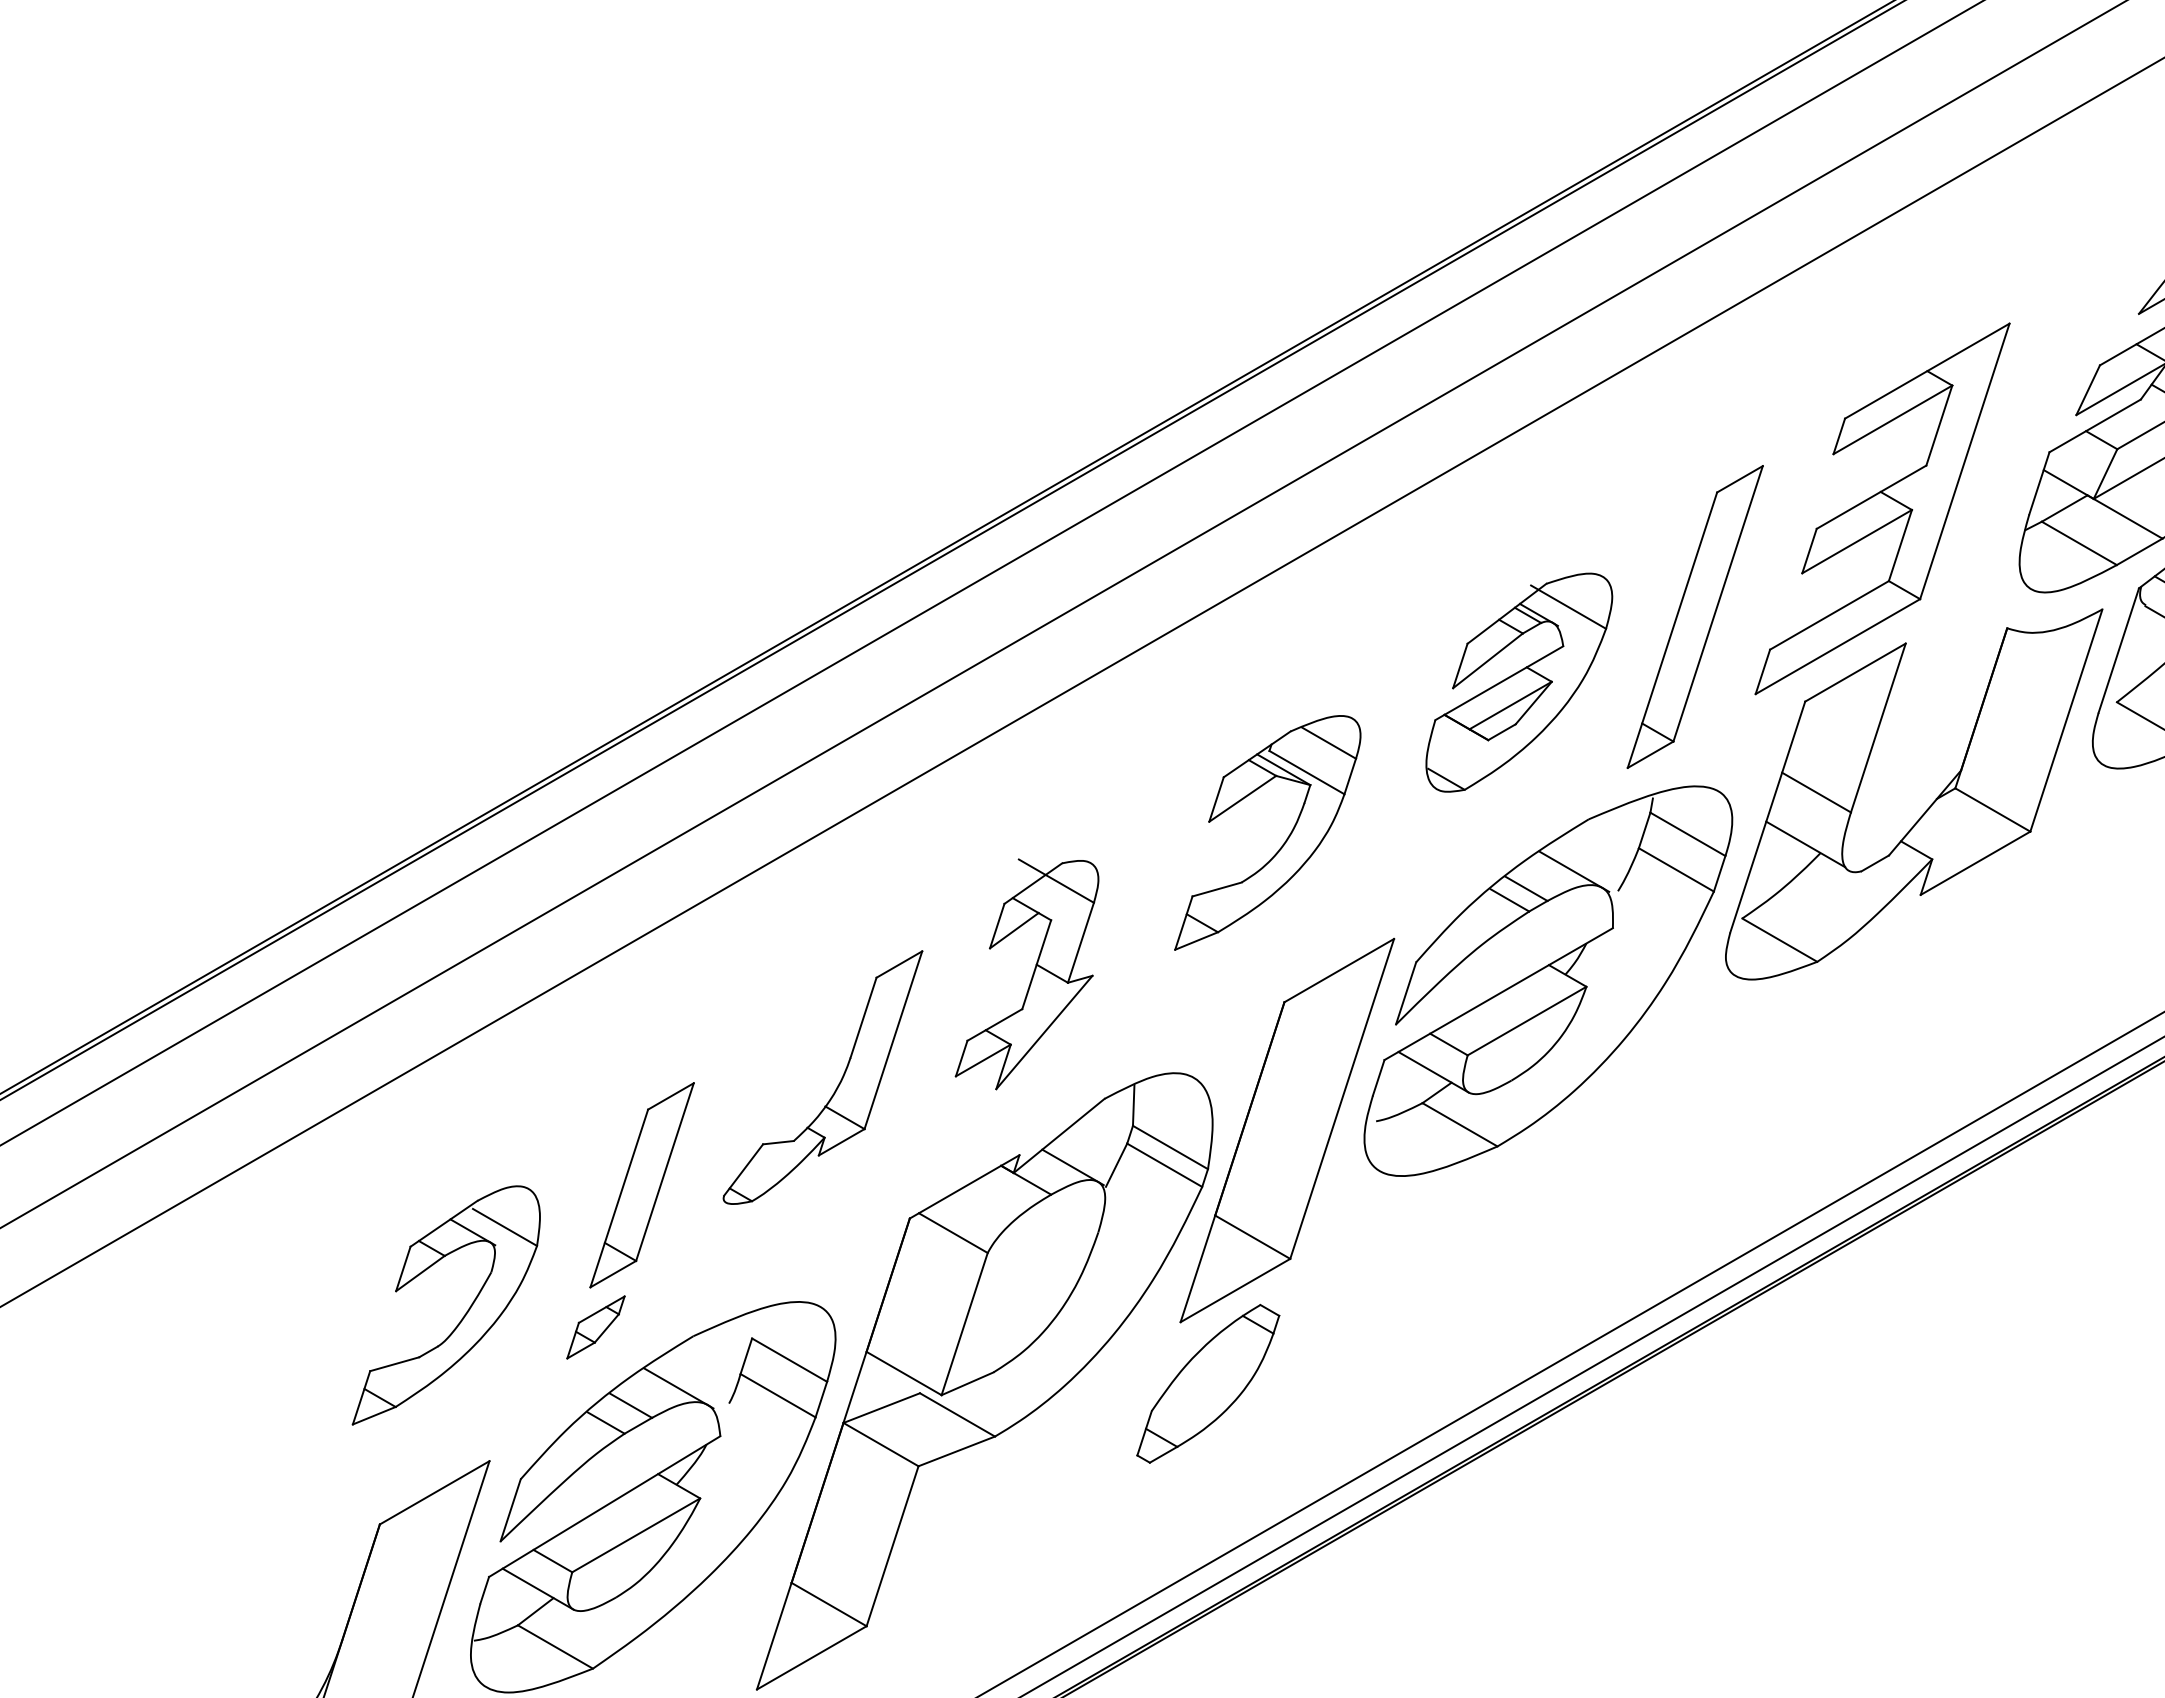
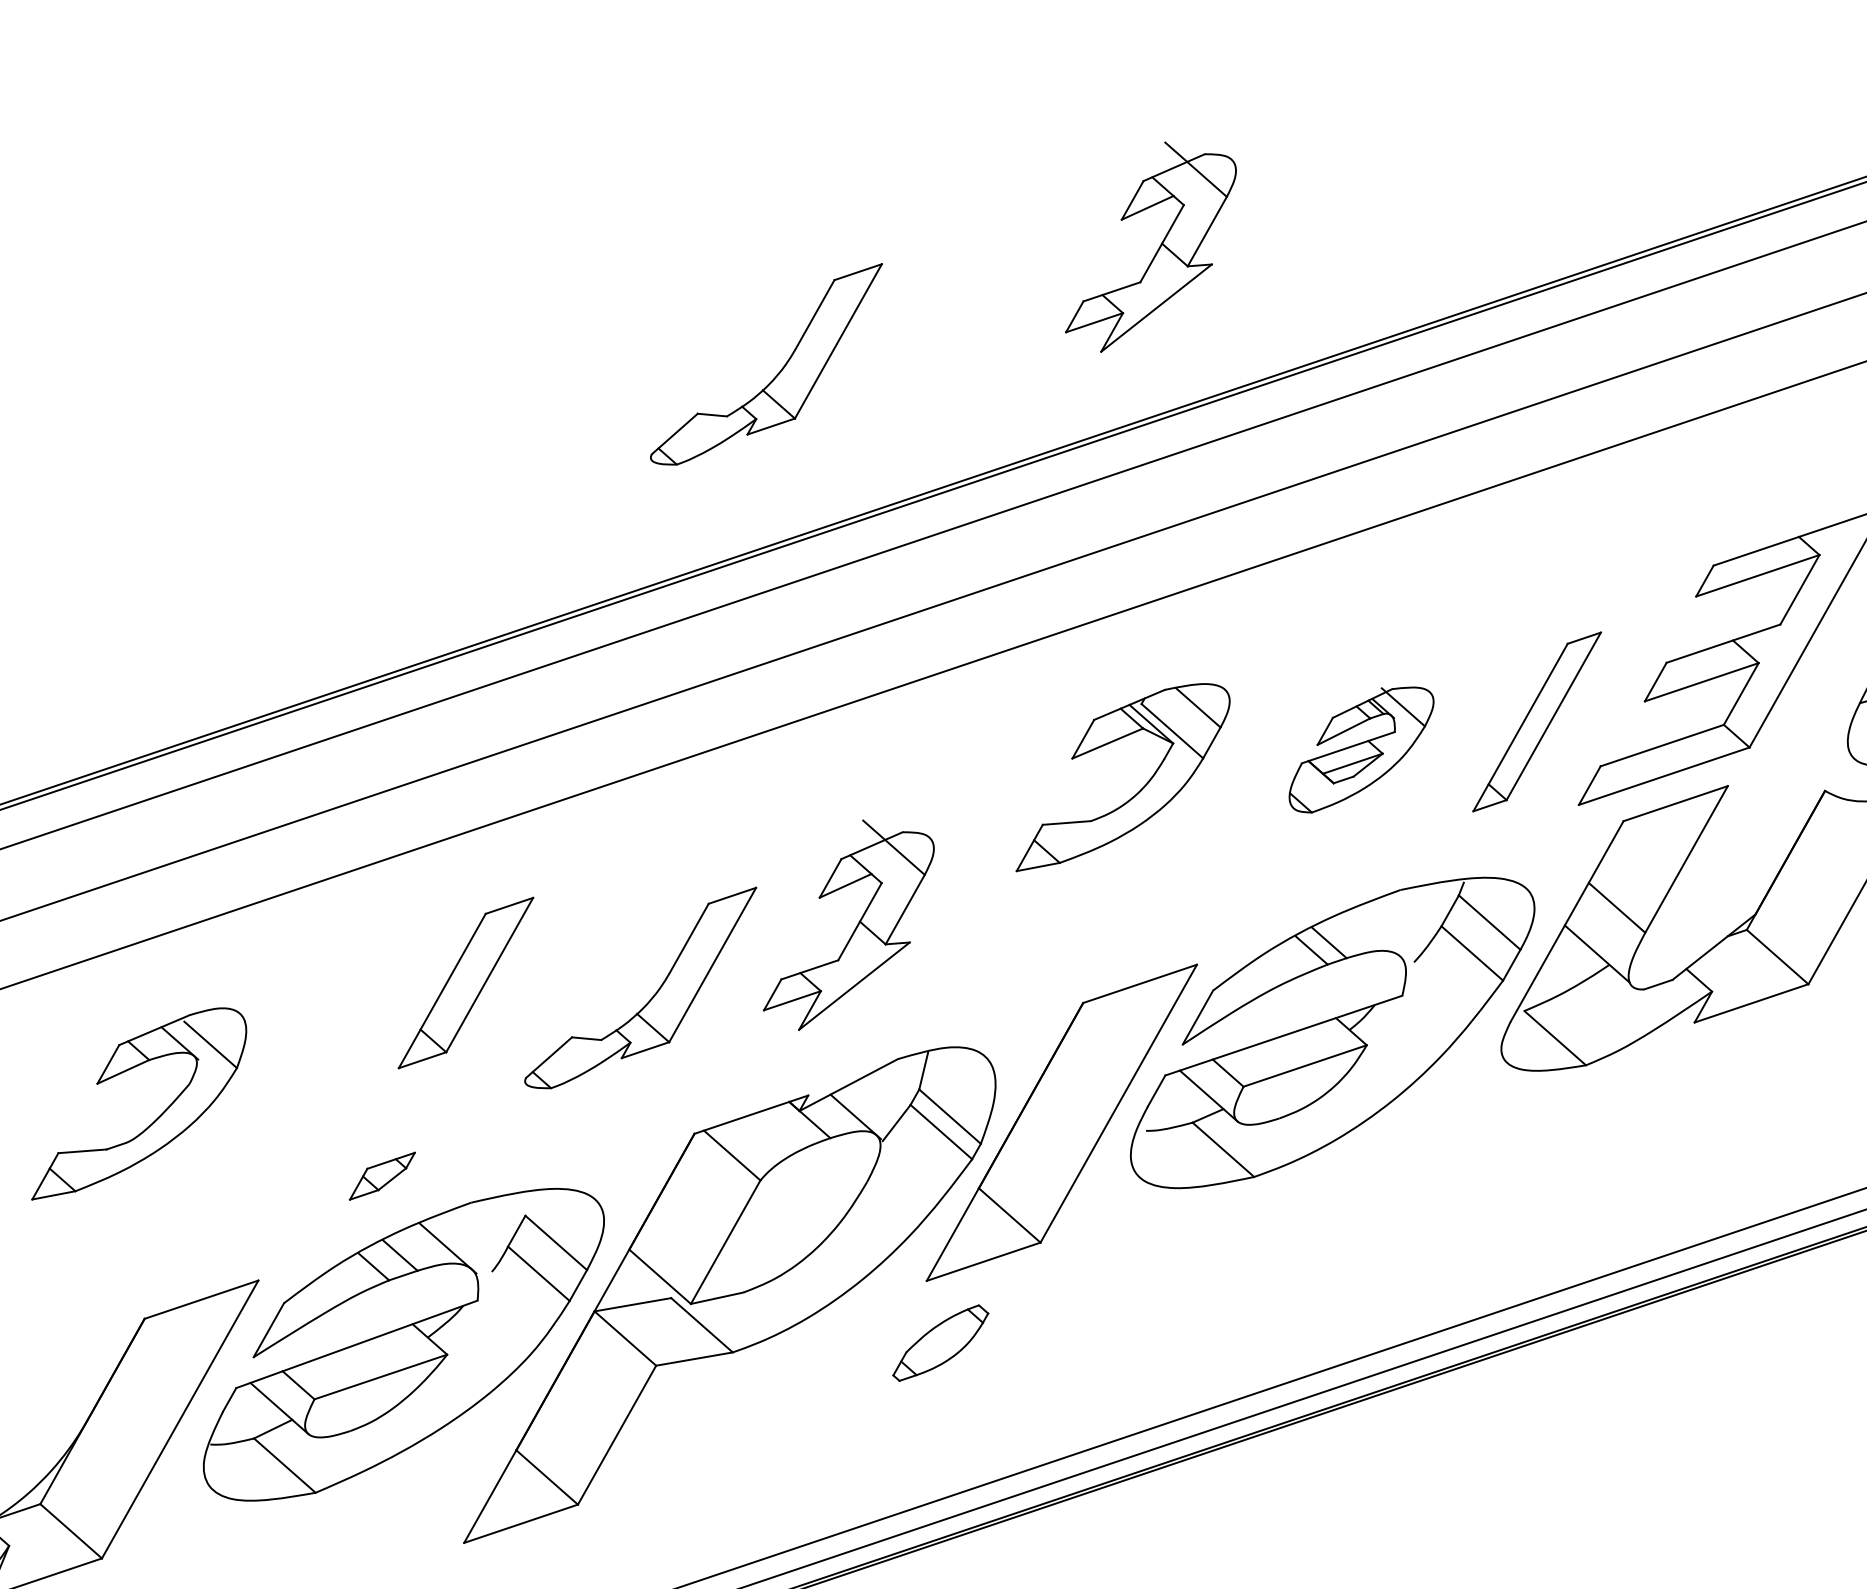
part: (1197, 210) -> (1150, 250), added
part: (837, 414) -> (777, 373), added
part: (1694, 616) -> (1536, 721), size x0.7
part: (1519, 682) -> (1361, 749), size x0.7
part: (1282, 844) -> (1136, 793), moved
line: (1574, 871) -> (1377, 935), removed
part: (641, 1185) -> (465, 983), moved
part: (462, 1317) -> (154, 1120), moved
part: (1208, 1383) -> (941, 1343), size x0.6

